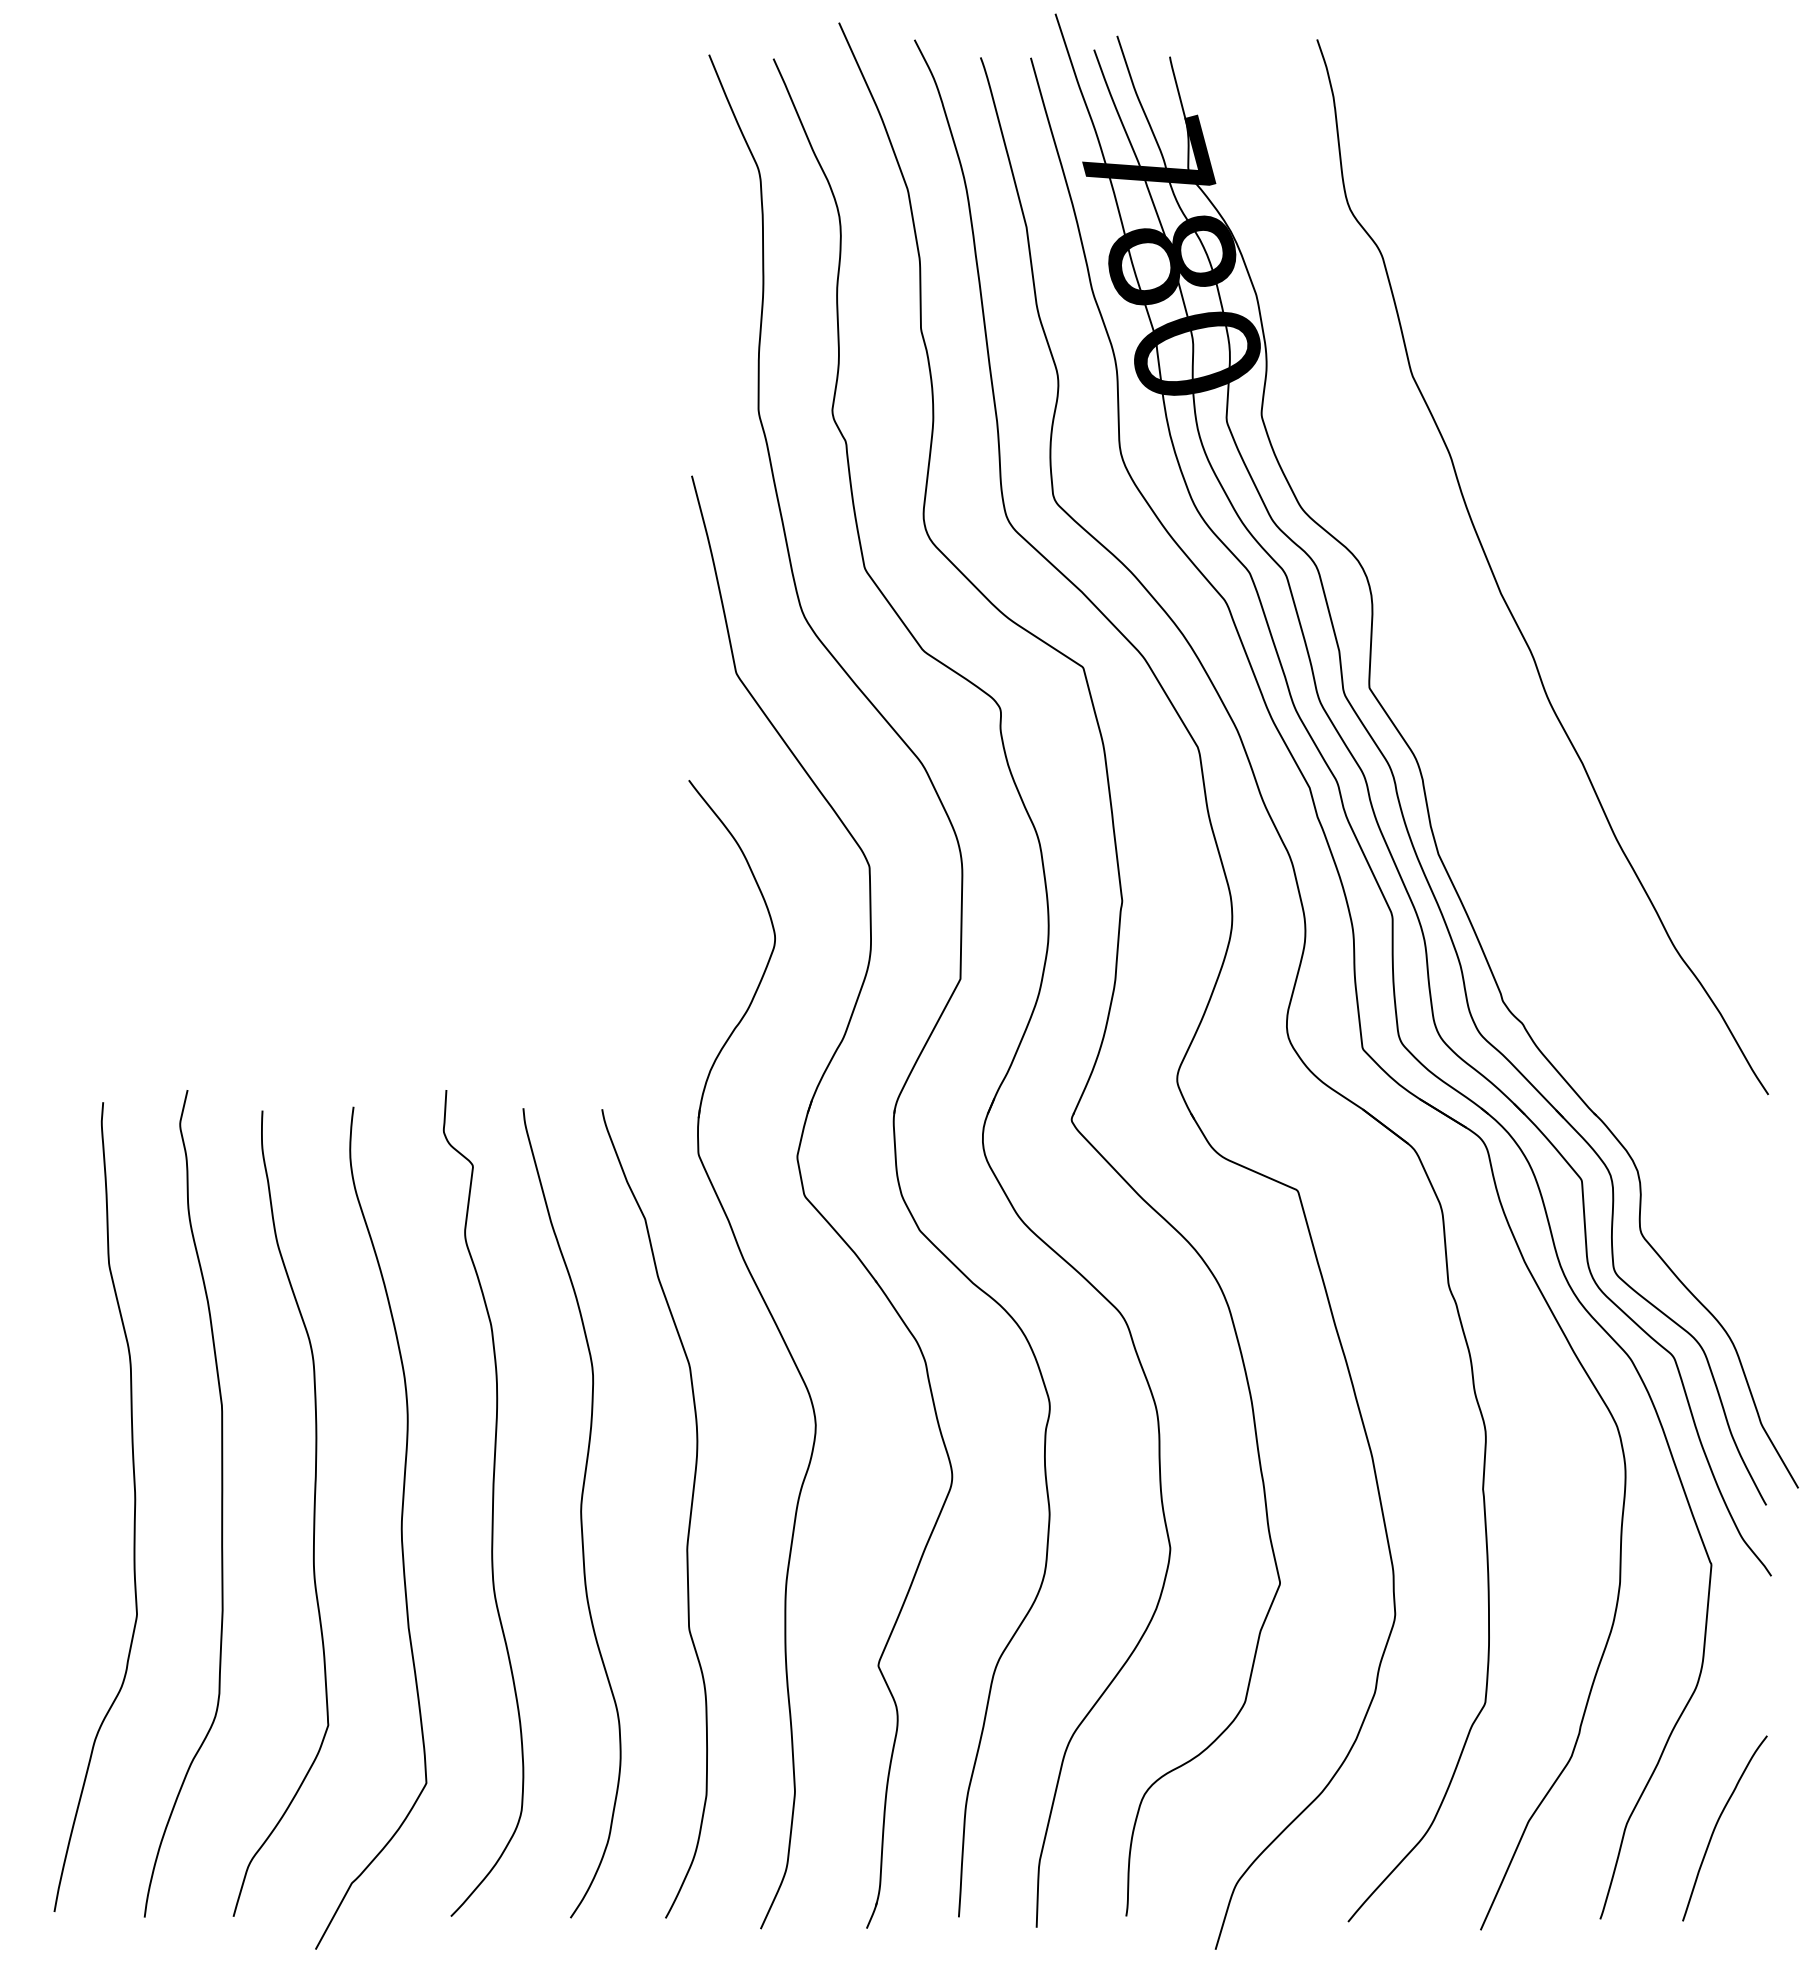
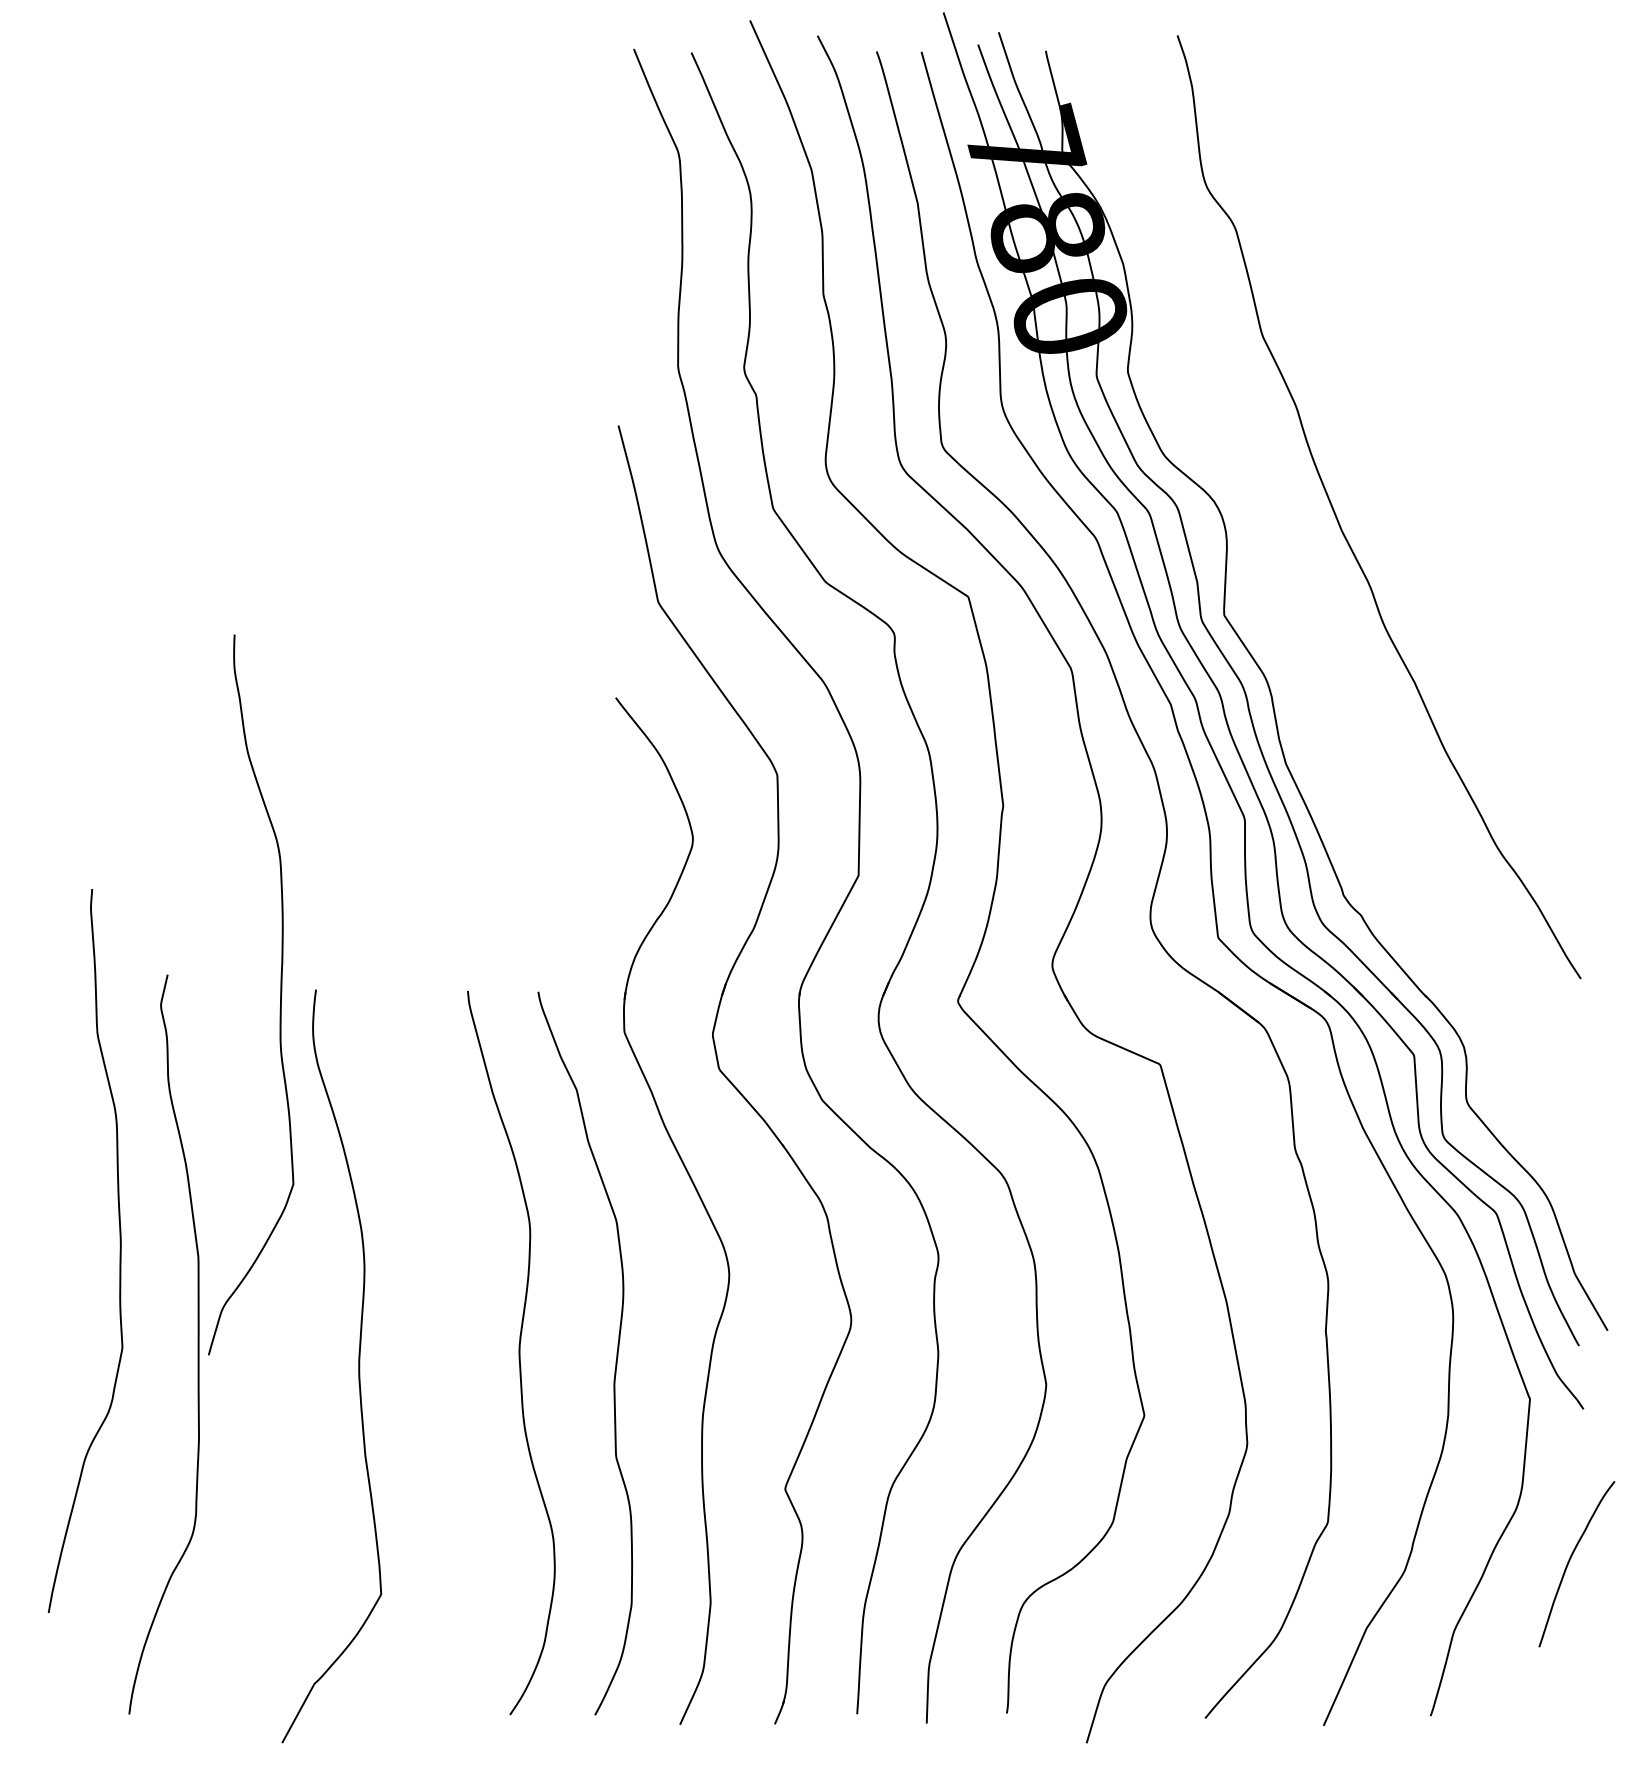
curve: (492, 1503) -> (440, 1344), removed
curve: (134, 1506) -> (120, 1250), moved
curve: (313, 1513) -> (280, 994), moved
curve: (1717, 1824) -> (1570, 1560), moved

